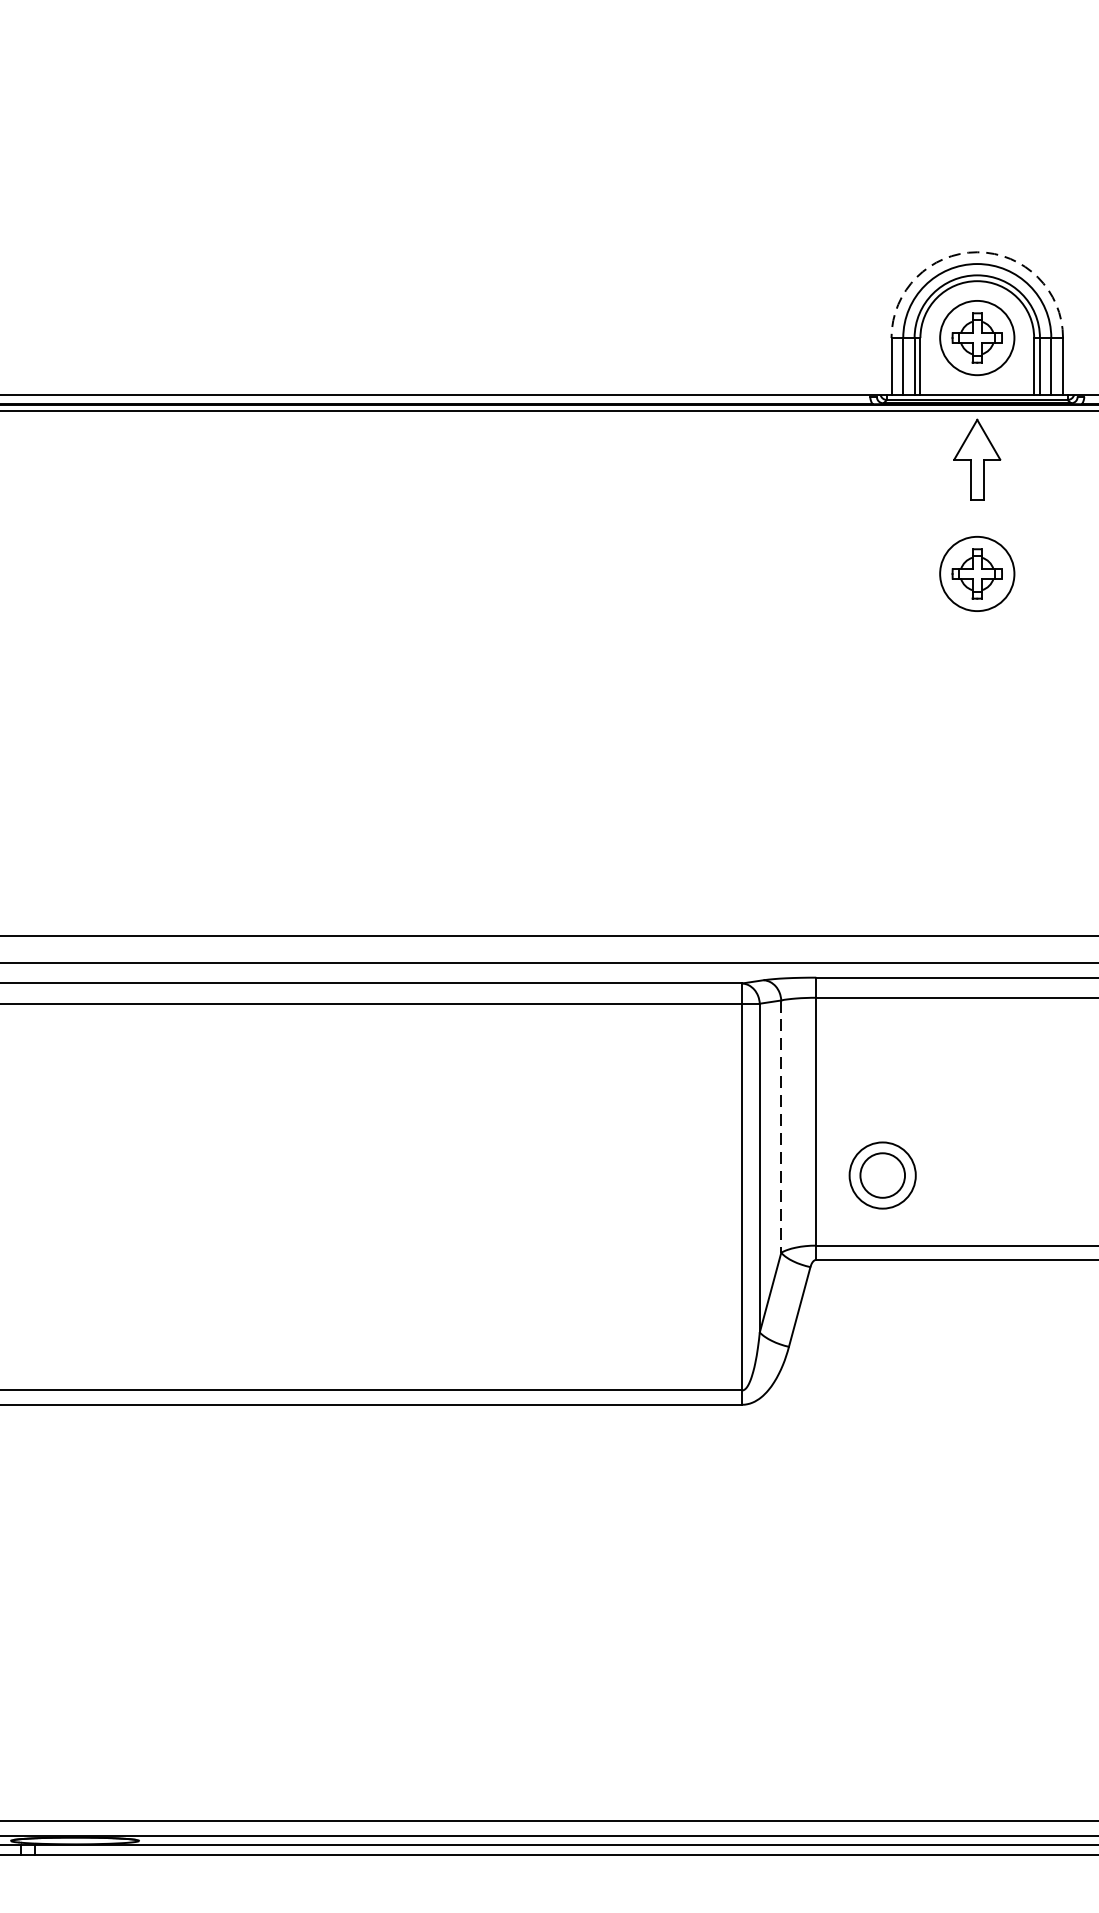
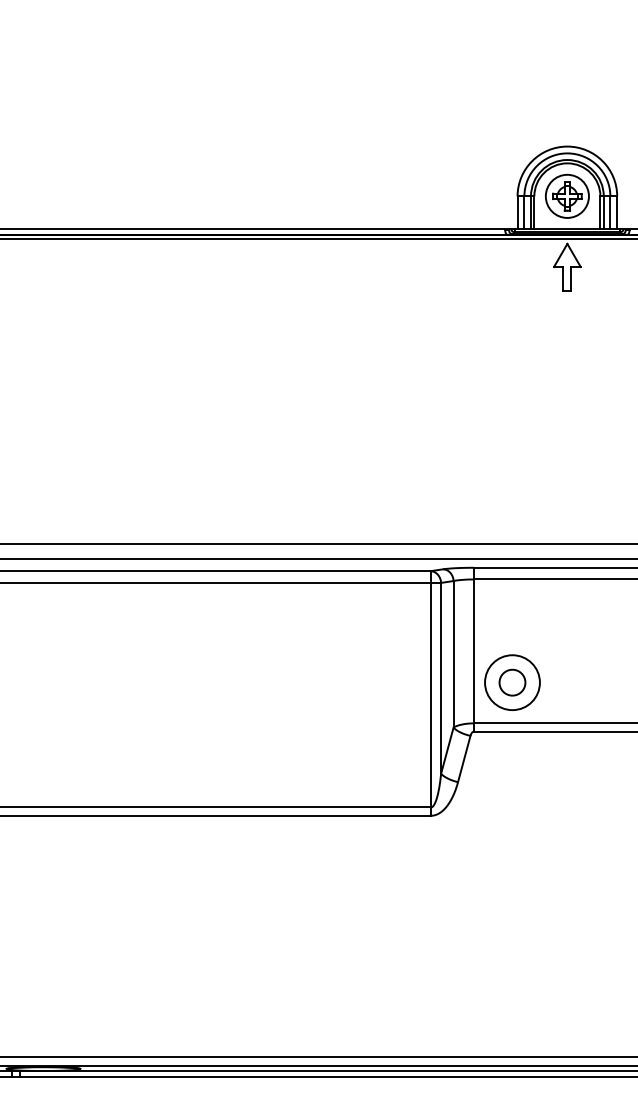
arc: (977, 252) -> (567, 146), dashed -> solid
part: (977, 572) -> (567, 332), removed
line: (781, 1126) -> (453, 654), dashed -> solid
circle: (882, 1175) -> (512, 682), size x1.43

